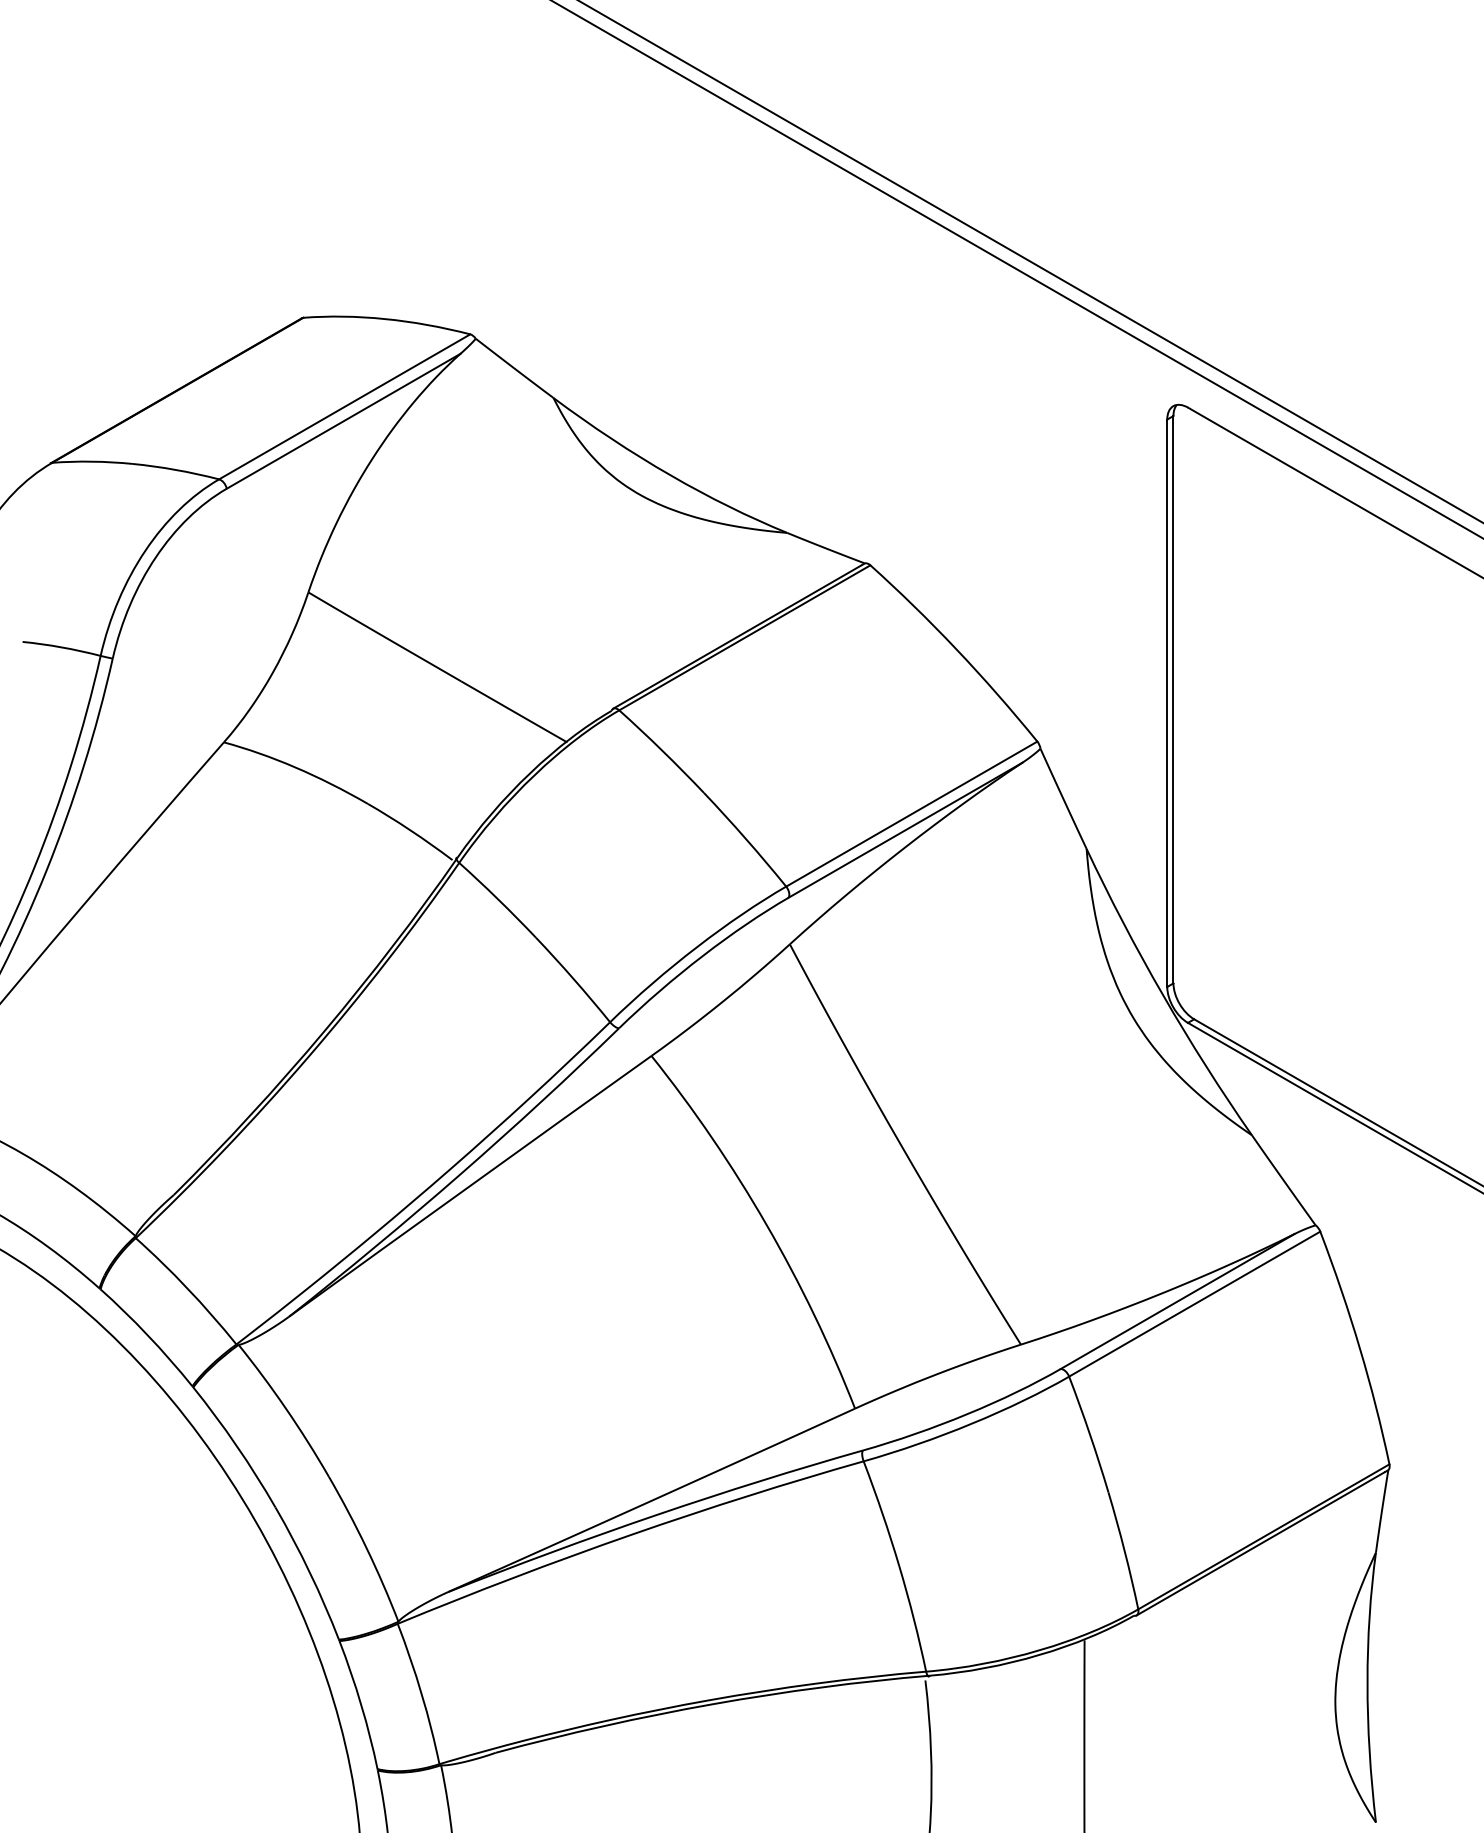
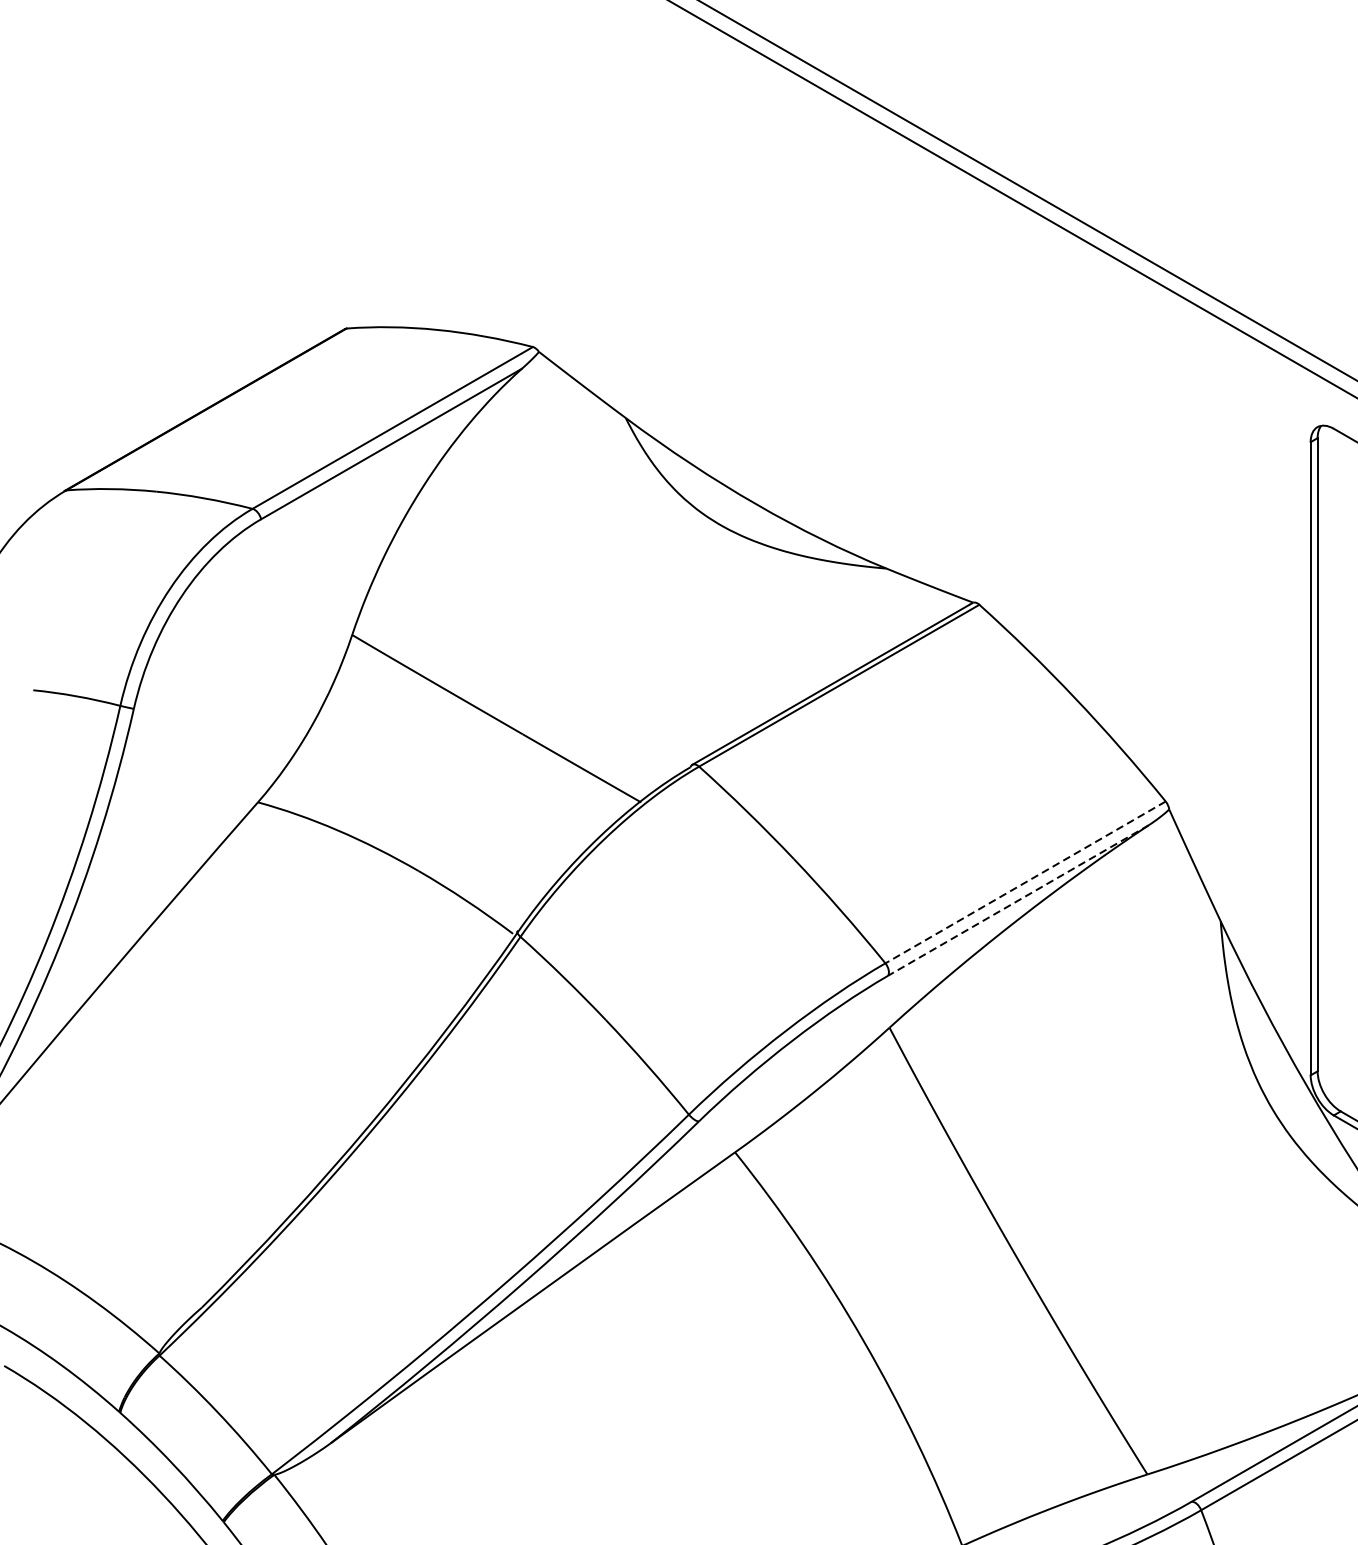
line: (911, 814) -> (1025, 882), solid -> dashed
line: (905, 830) -> (1018, 900), solid -> dashed

